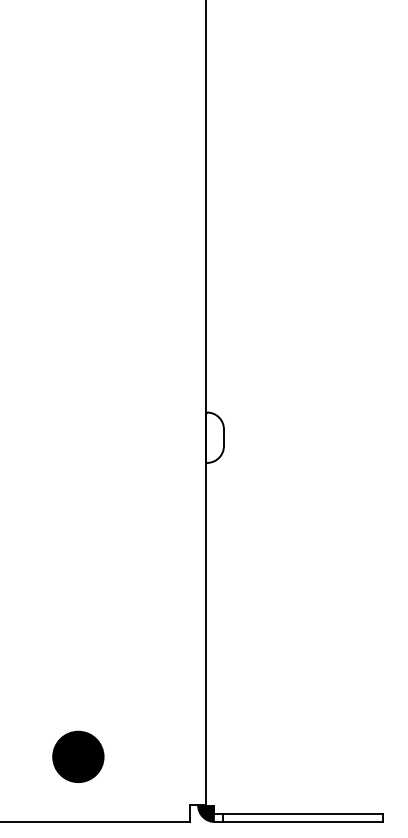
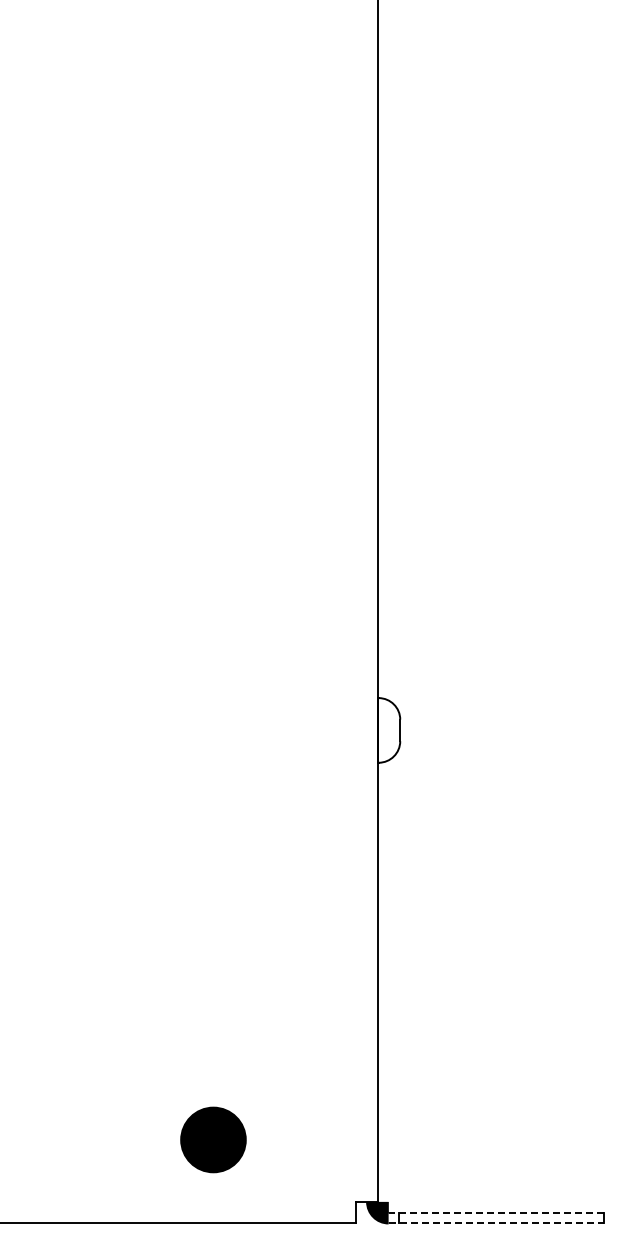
line: (298, 813) -> (496, 1212), solid -> dashed
line: (298, 822) -> (496, 1223), solid -> dashed

